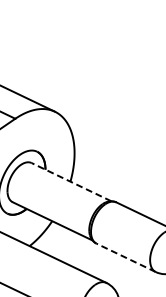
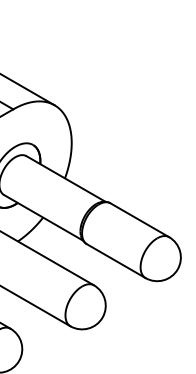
line: (71, 181) -> (66, 178), dashed -> solid
line: (126, 258) -> (116, 261), dashed -> solid

